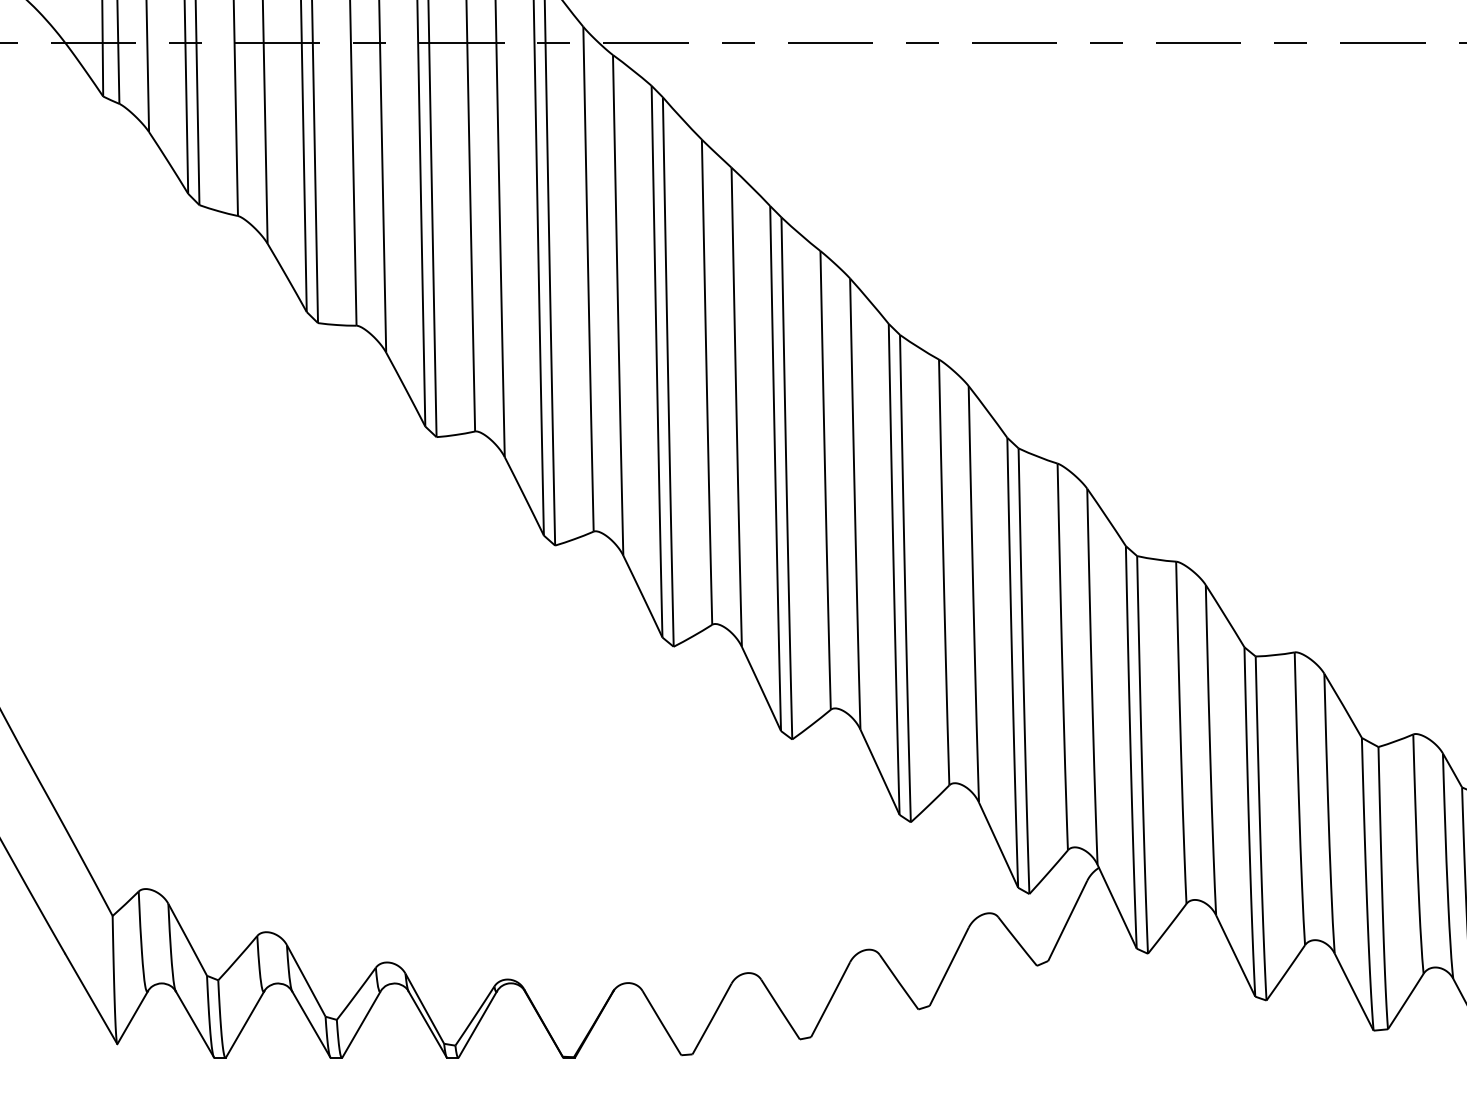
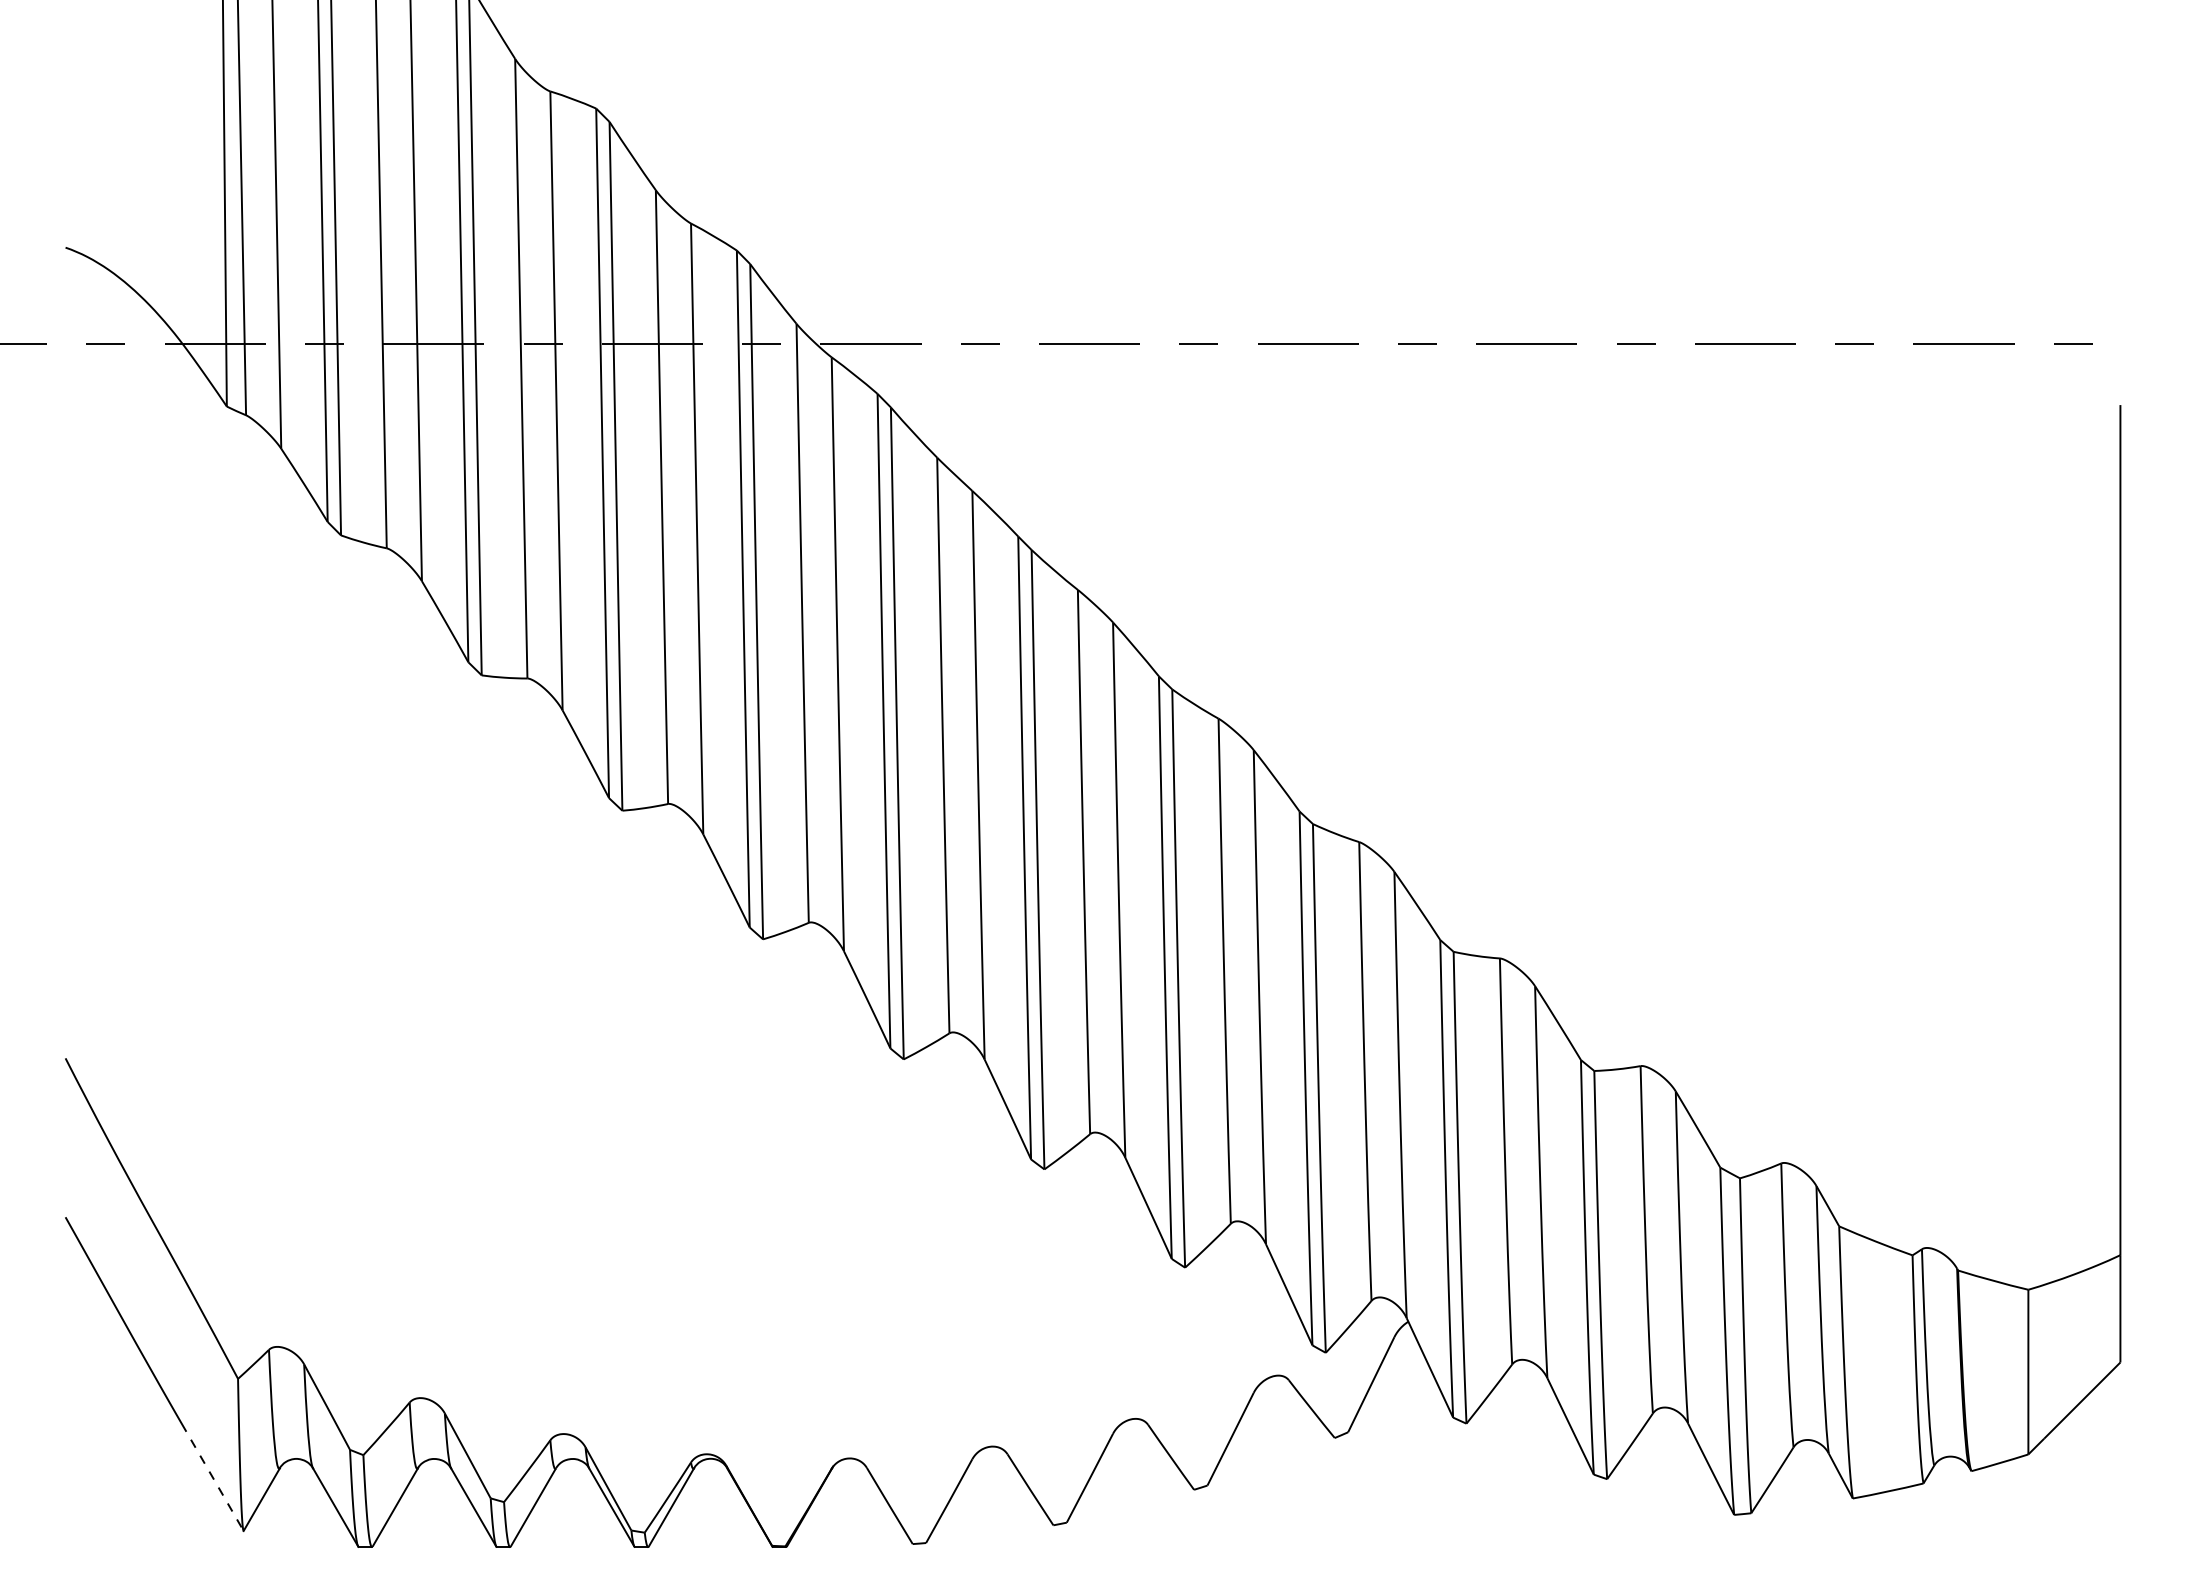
line: (91, 999) -> (212, 1477), solid -> dashed

